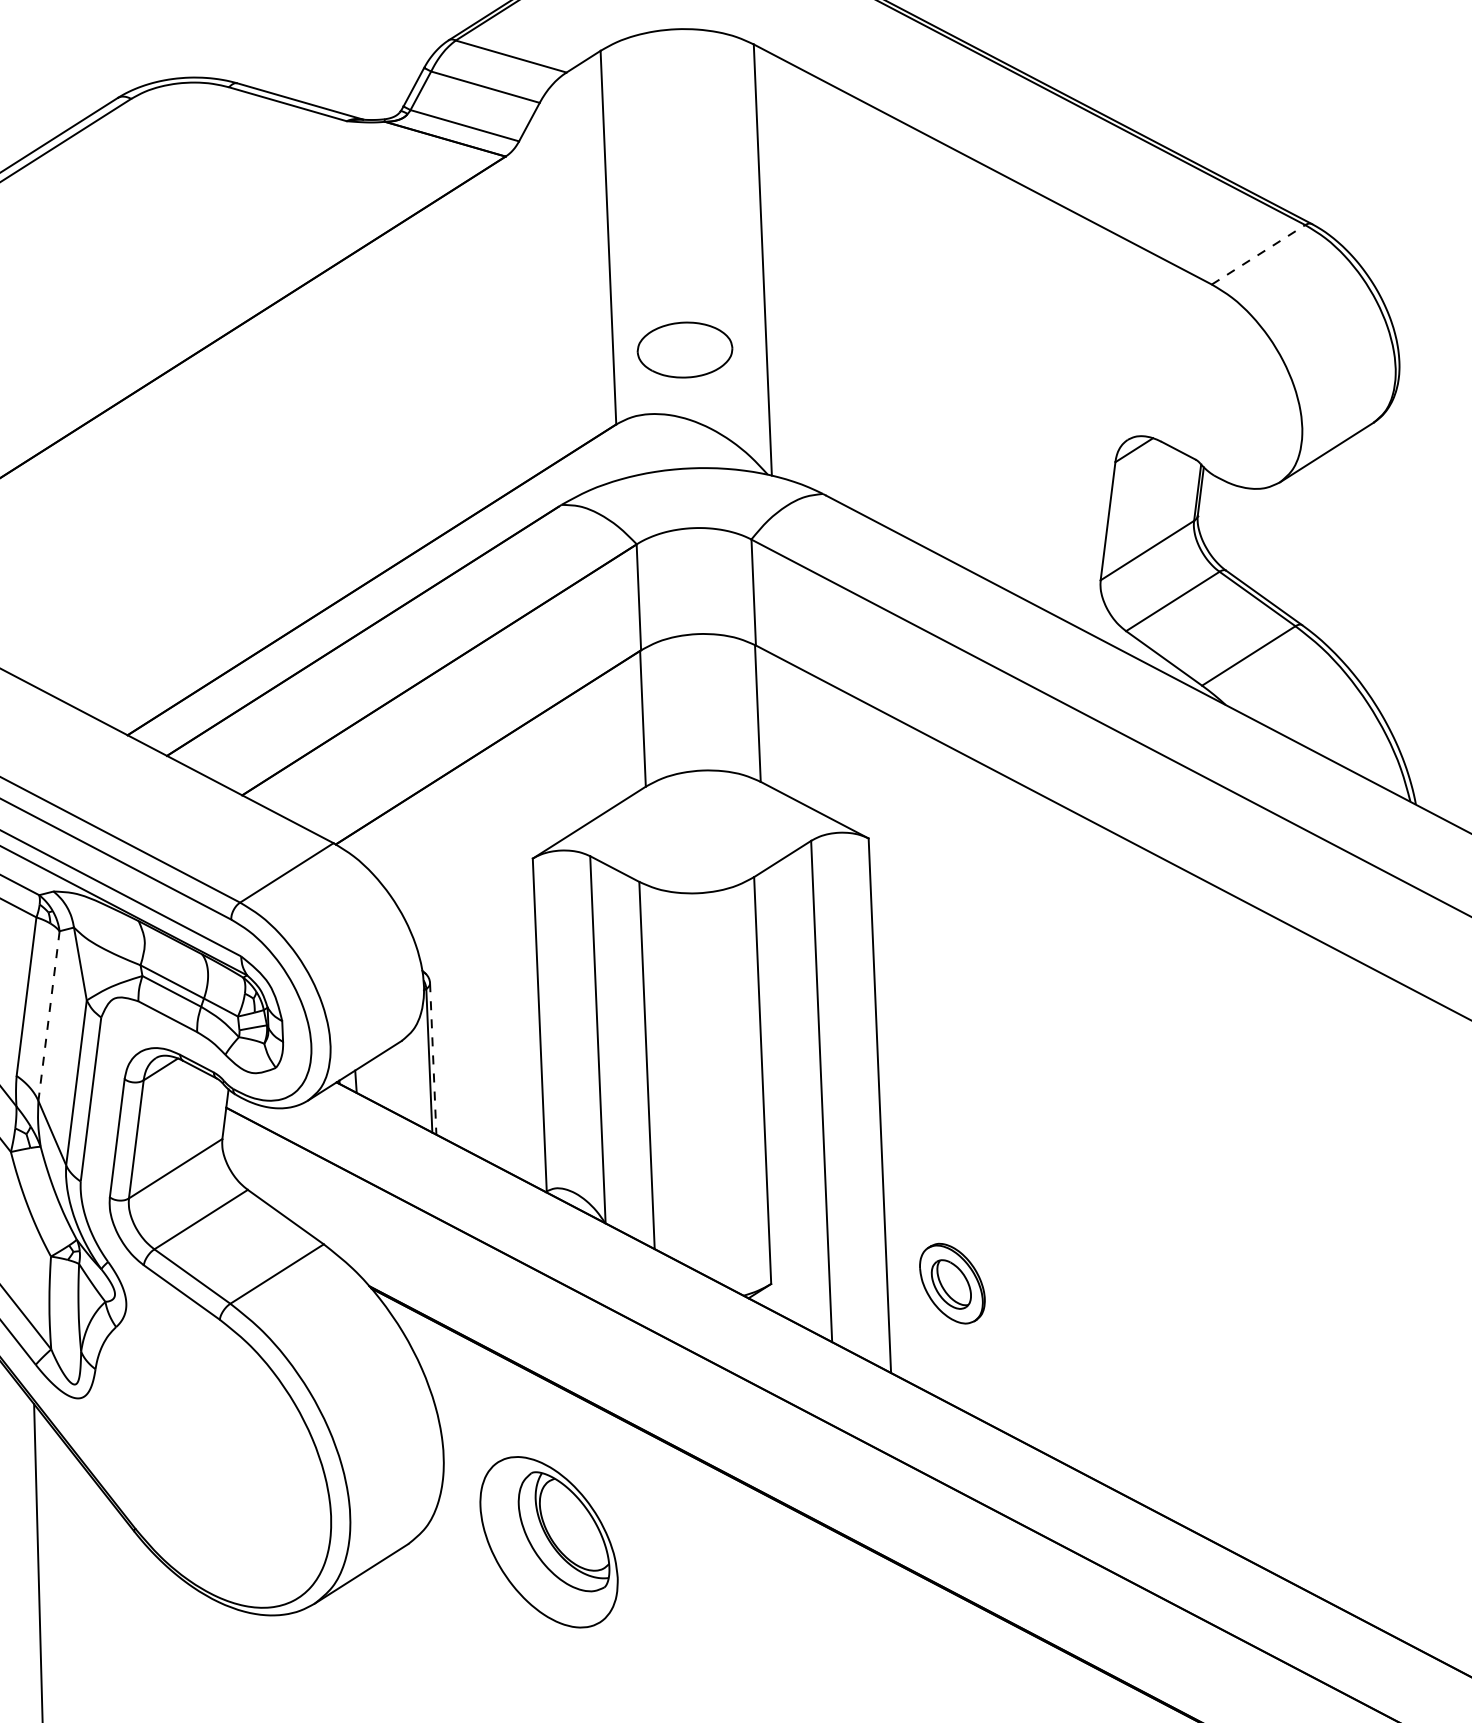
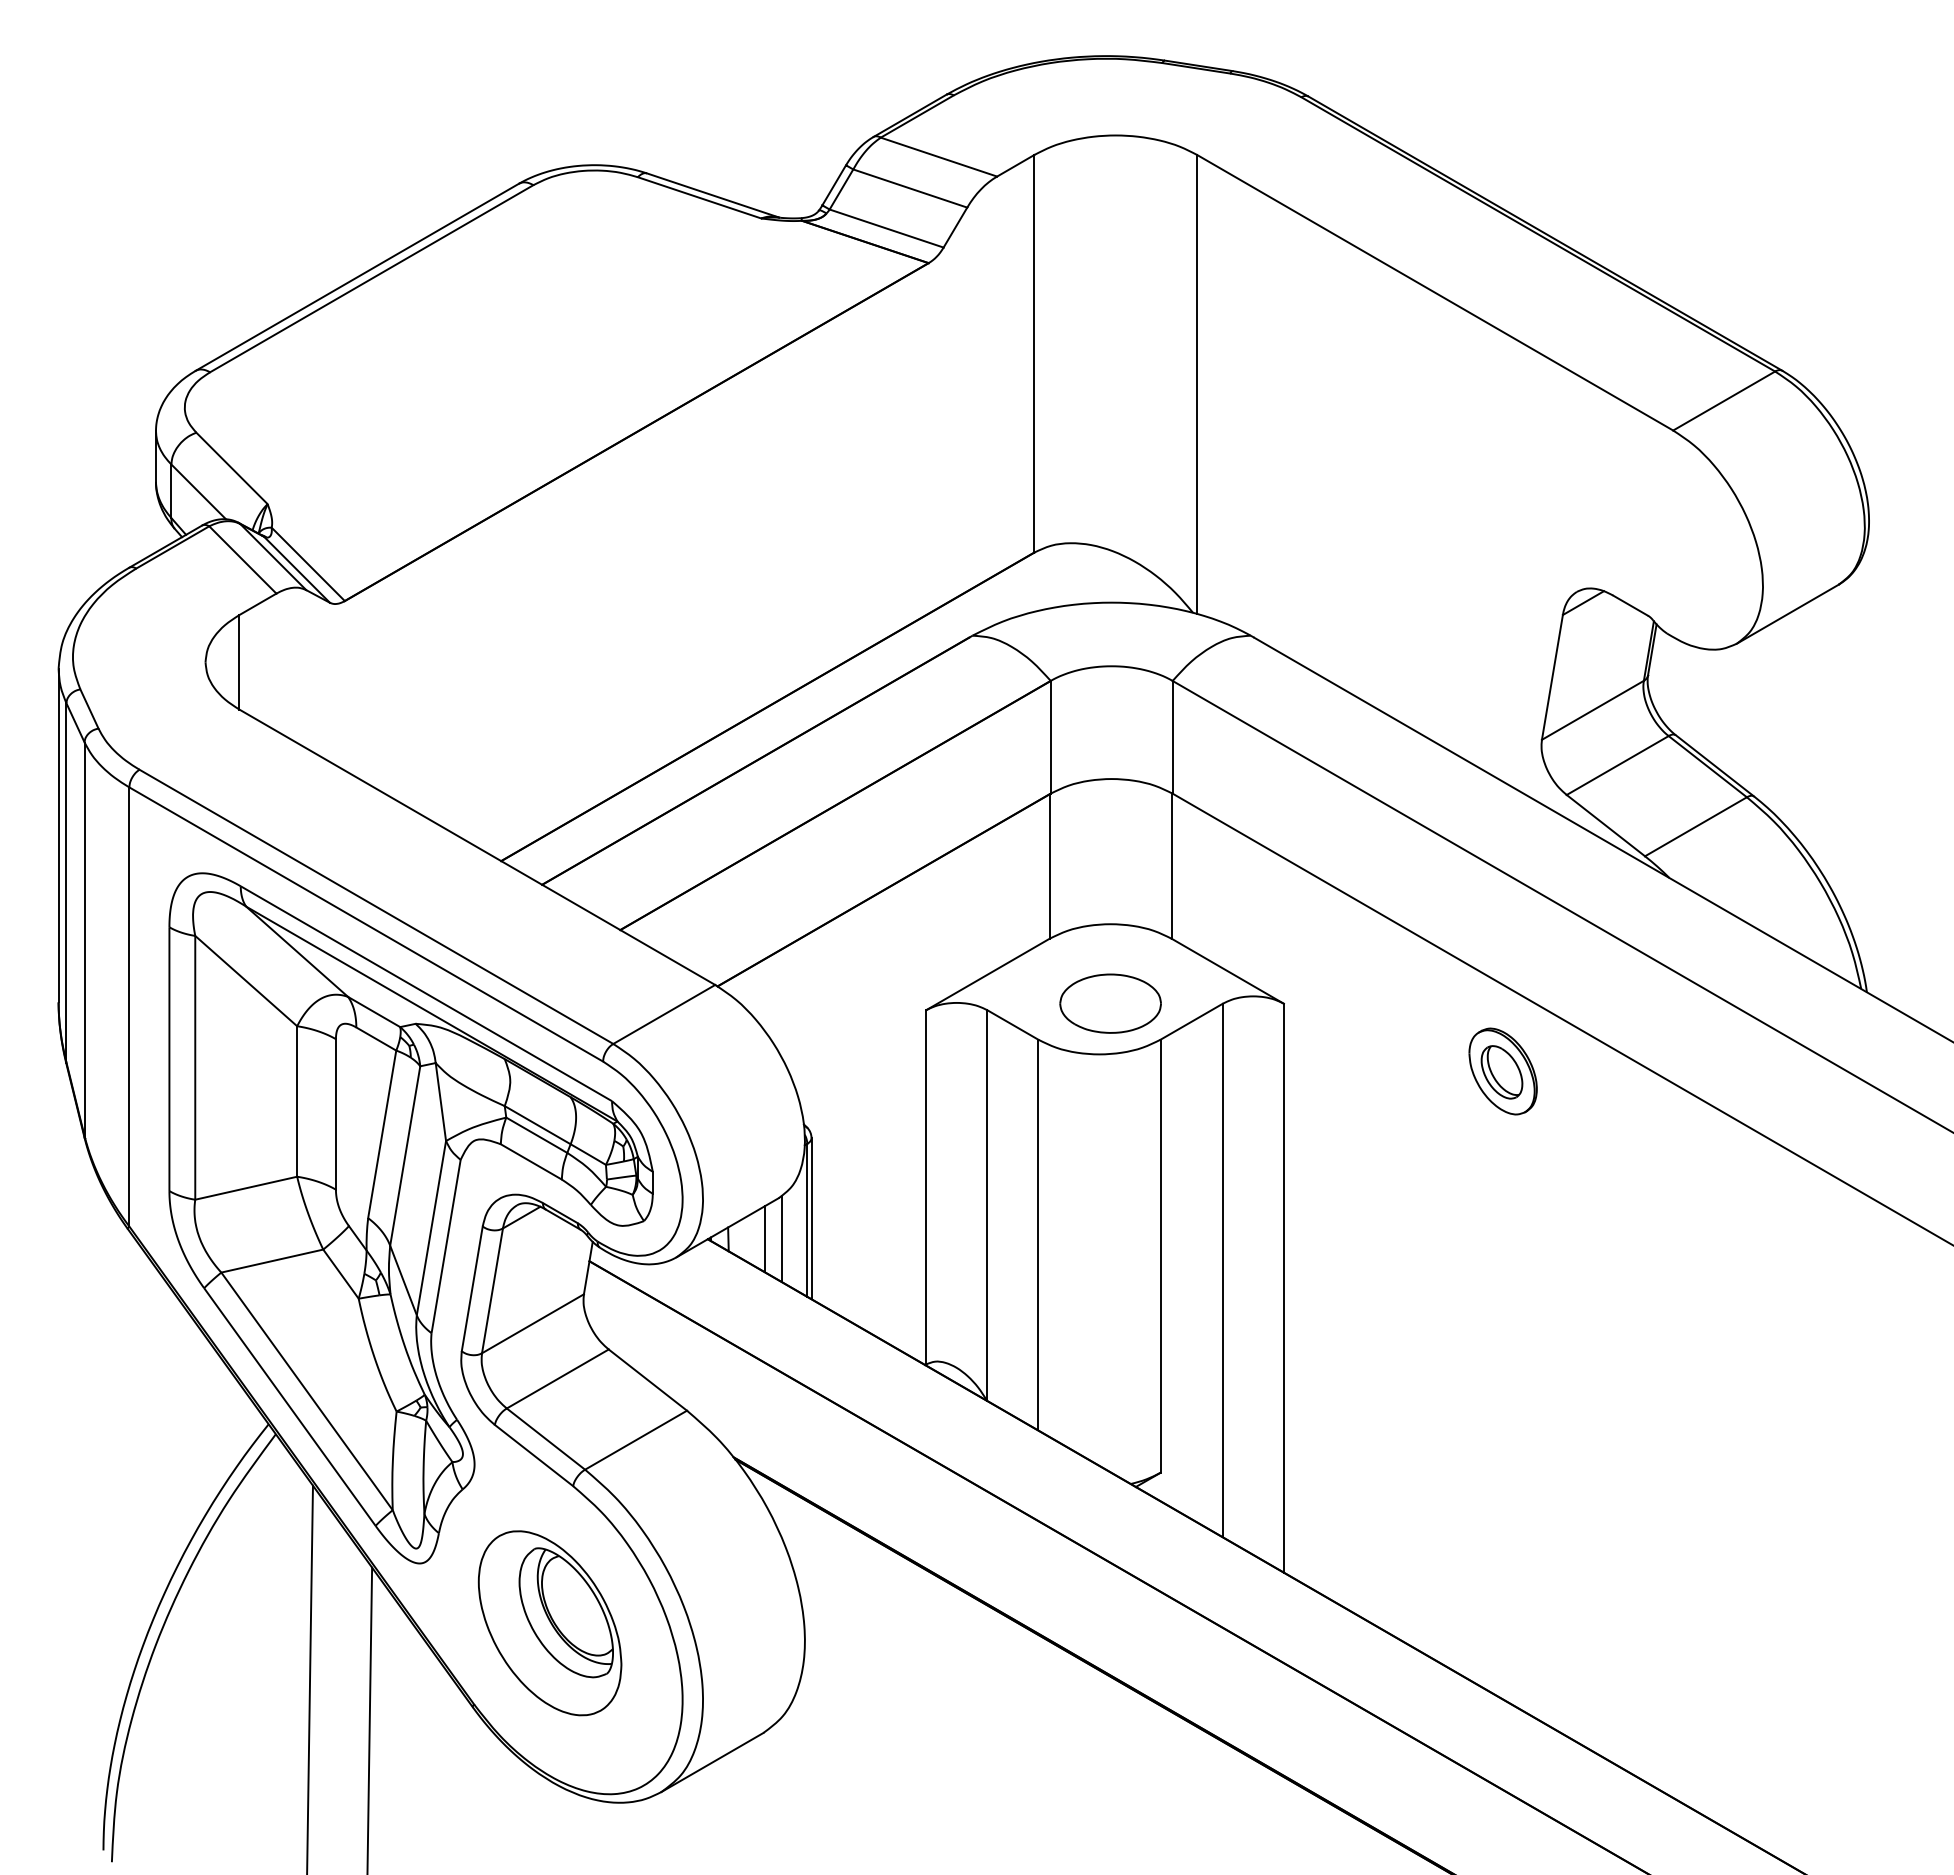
line: (1258, 255) -> (1724, 401), dashed -> solid
part: (684, 349) -> (1110, 1003), moved
line: (49, 1016) -> (405, 1156), dashed -> solid
line: (433, 1058) -> (811, 1218), dashed -> solid
line: (406, 1078) -> (782, 1238), added
line: (389, 1080) -> (764, 1239), added
part: (951, 1283) -> (1502, 1071), moved
part: (548, 1542) -> (549, 1623), moved

